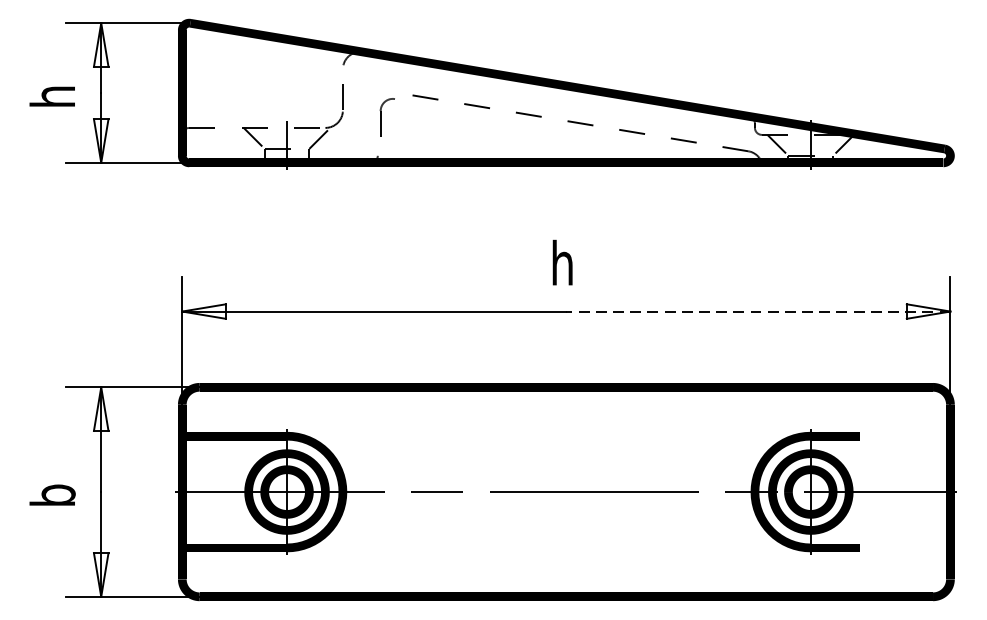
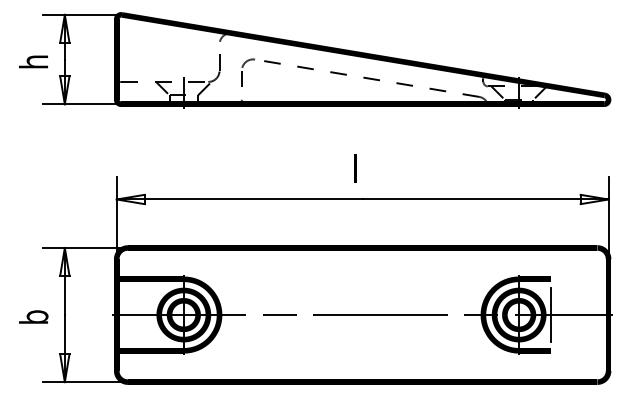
part: (386, 113) -> (247, 72), size x1.43
text: (563, 261) -> (360, 167), h -> l
line: (758, 311) -> (485, 199), dashed -> solid
line: (859, 491) -> (550, 314), added

